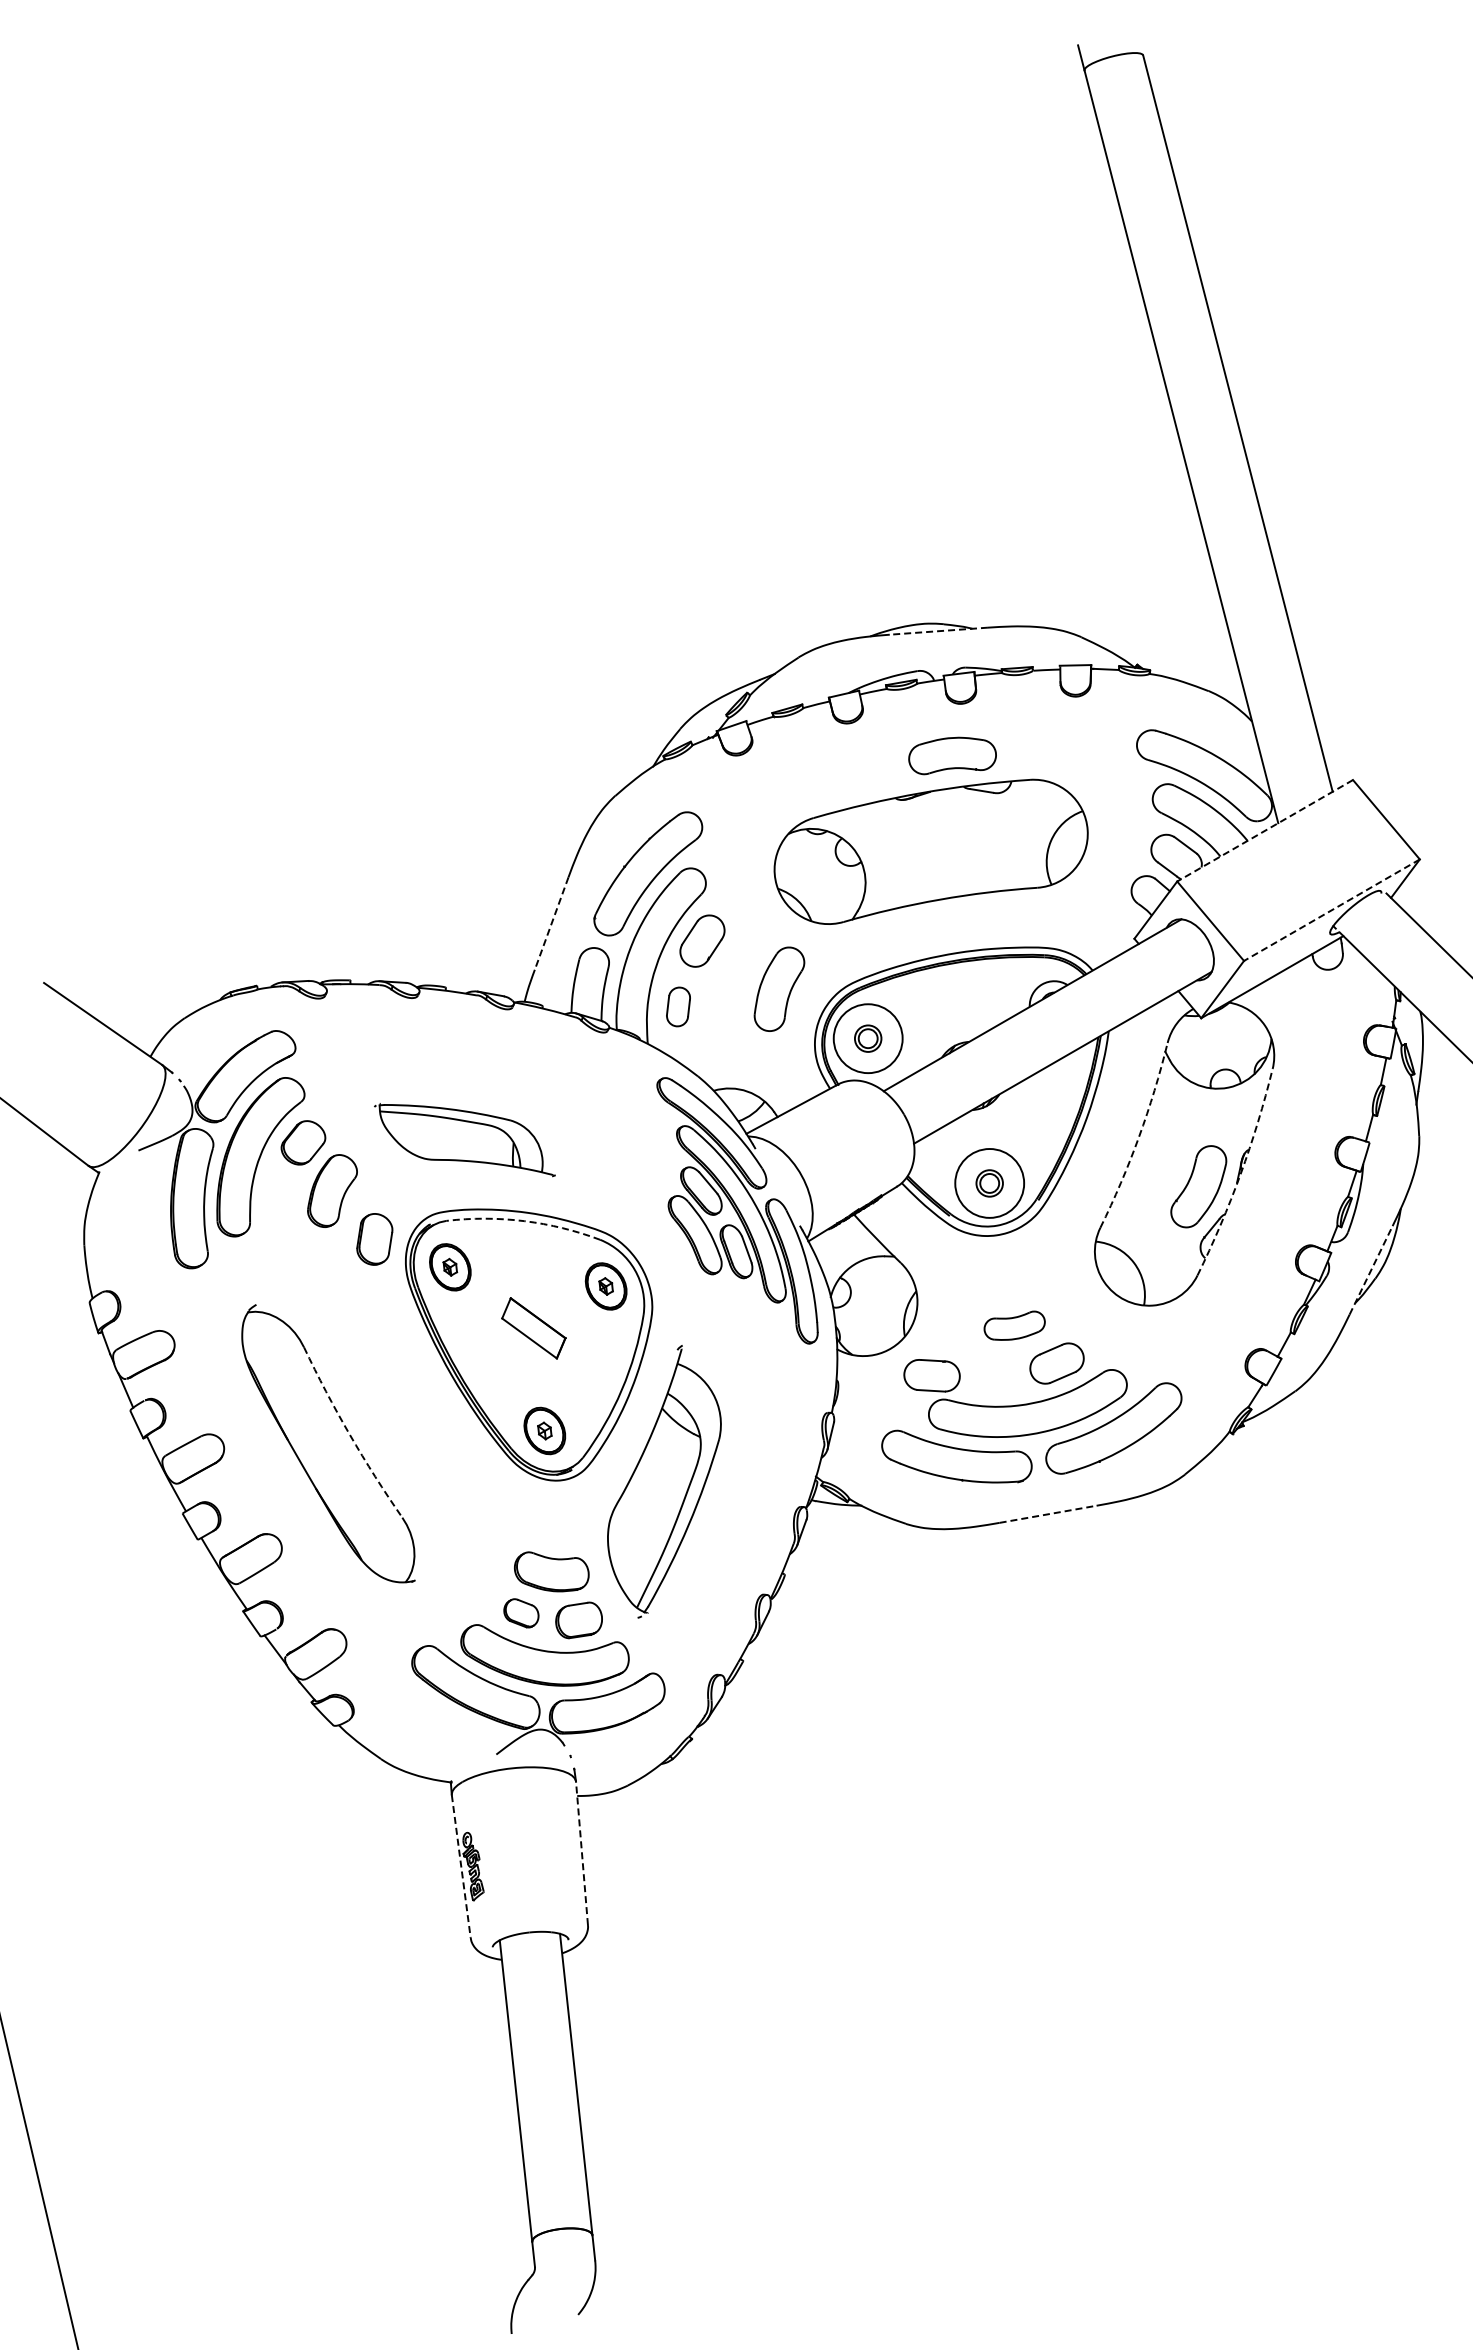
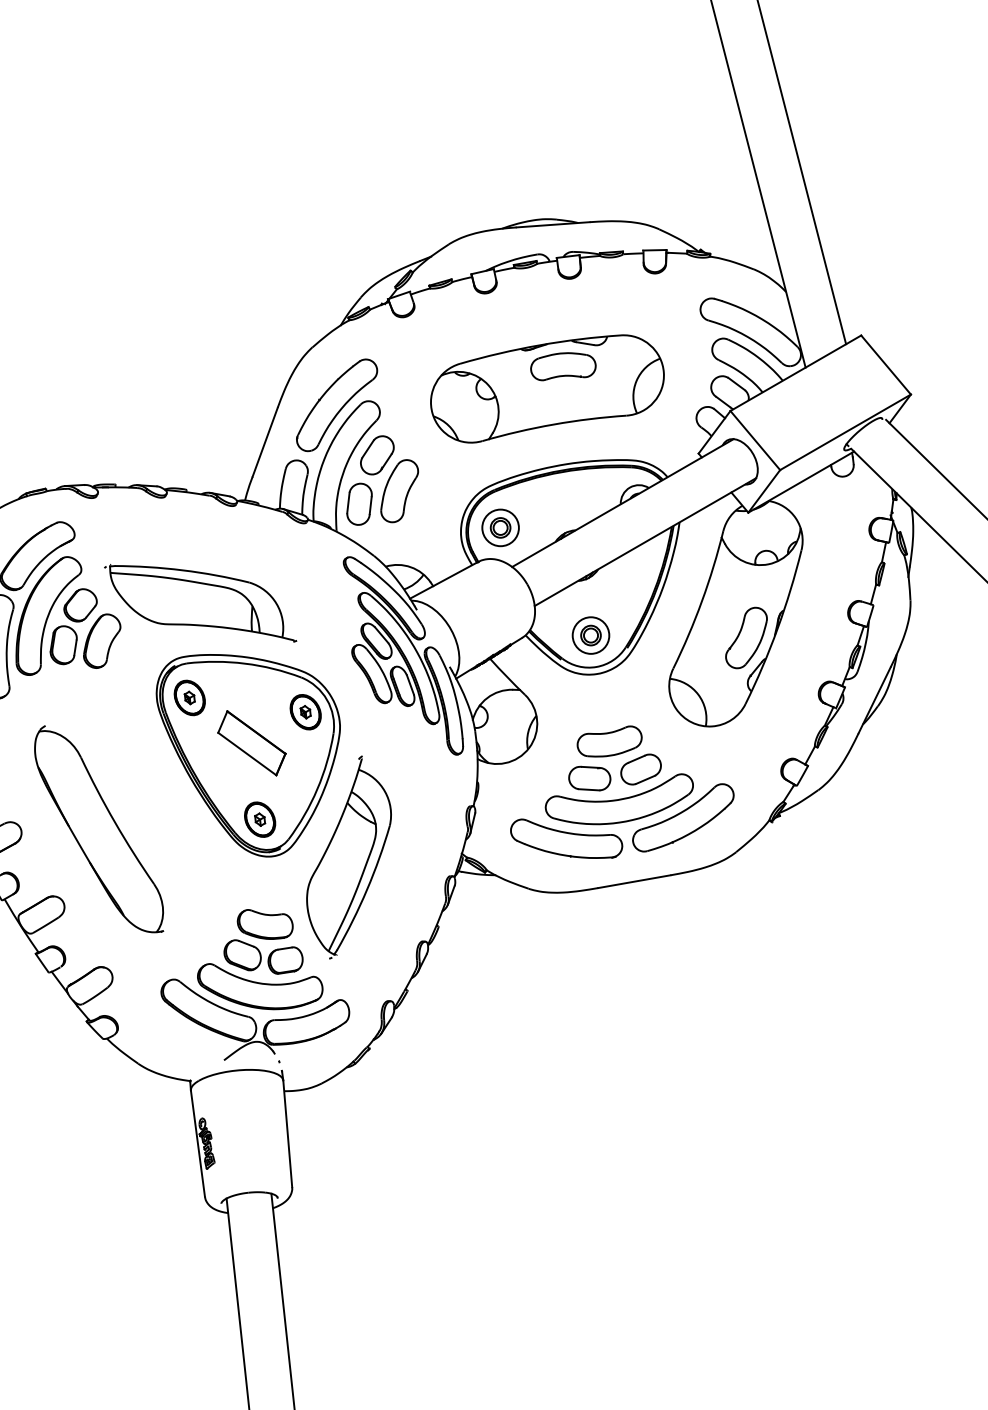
line: (938, 631) -> (552, 225), dashed -> solid
part: (952, 755) -> (563, 366), moved
line: (1264, 831) -> (795, 373), dashed -> solid
line: (1331, 910) -> (845, 432), dashed -> solid
line: (551, 924) -> (265, 442), dashed -> solid
part: (779, 988) -> (399, 490), moved
part: (678, 1006) -> (359, 503), size x1.43
circle: (867, 1038) -> (500, 527), size x0.71
arc: (1138, 1137) -> (701, 601), dashed -> solid
part: (464, 1139) -> (200, 602), size x1.43
arc: (1240, 1174) -> (777, 628), dashed -> solid
circle: (989, 1183) -> (590, 635), size x0.71
arc: (524, 1221) -> (244, 663), dashed -> solid
part: (374, 1239) -> (63, 645), moved
line: (1371, 1269) -> (874, 699), dashed -> solid
part: (1014, 1325) -> (609, 741), size x1.43
part: (533, 1328) -> (251, 743), size x1.43
part: (931, 1375) -> (589, 778), moved
arc: (349, 1434) -> (114, 822), dashed -> solid
line: (1048, 1514) -> (634, 881), dashed -> solid
part: (521, 1613) -> (242, 955), size x1.43
line: (582, 1853) -> (288, 1133), dashed -> solid
line: (461, 1866) -> (198, 1143), dashed -> solid

